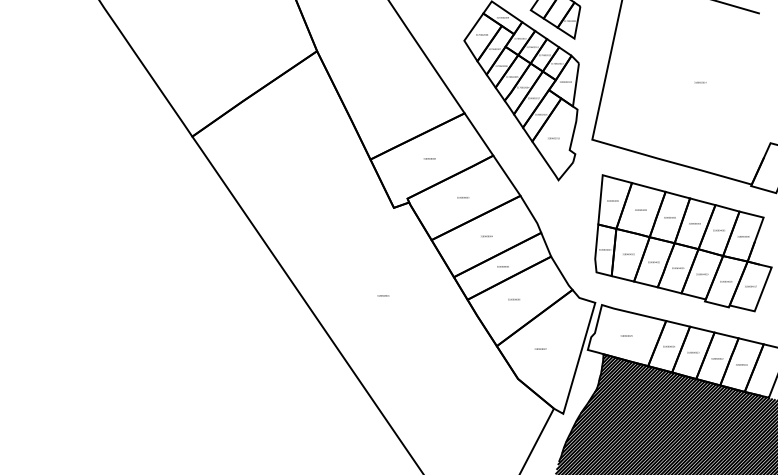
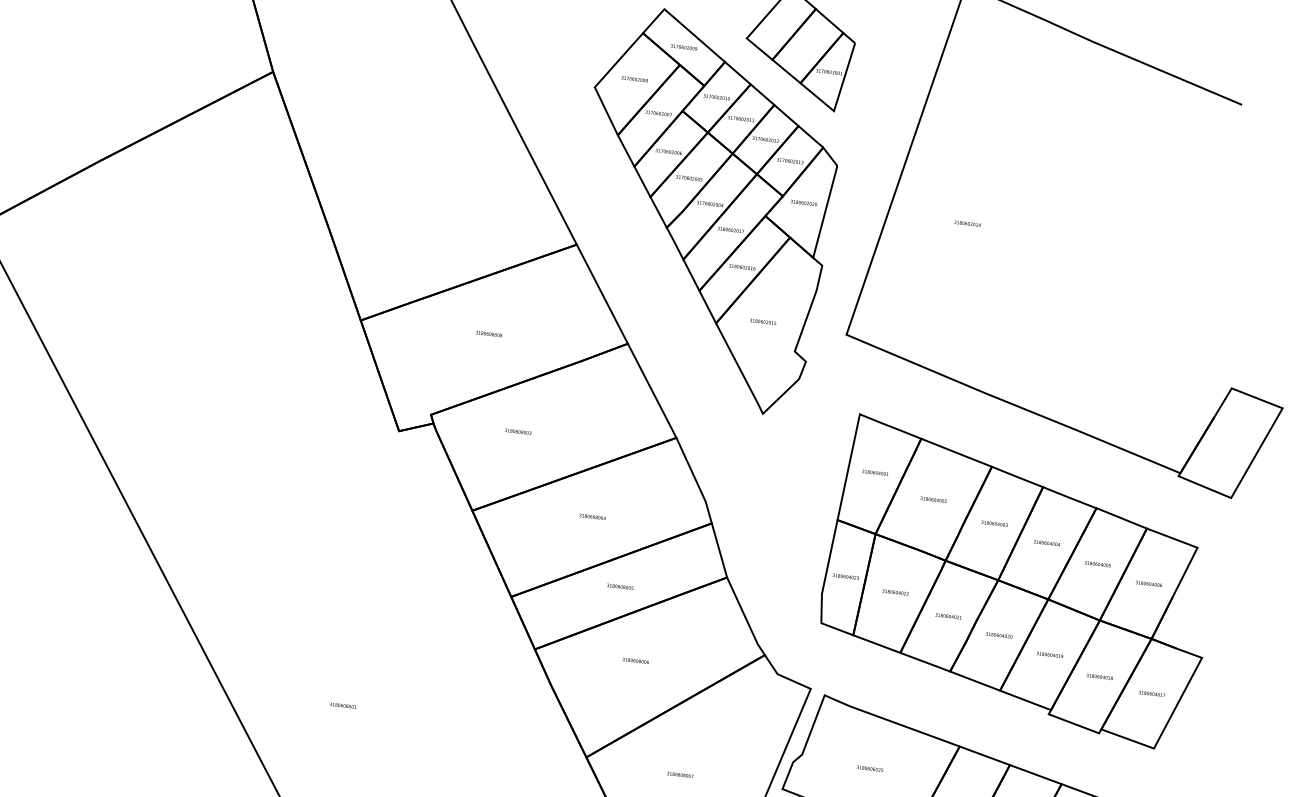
text: (700, 82) -> (967, 223), moved
text: (463, 197) -> (518, 431), moved
text: (383, 295) -> (343, 704), moved

